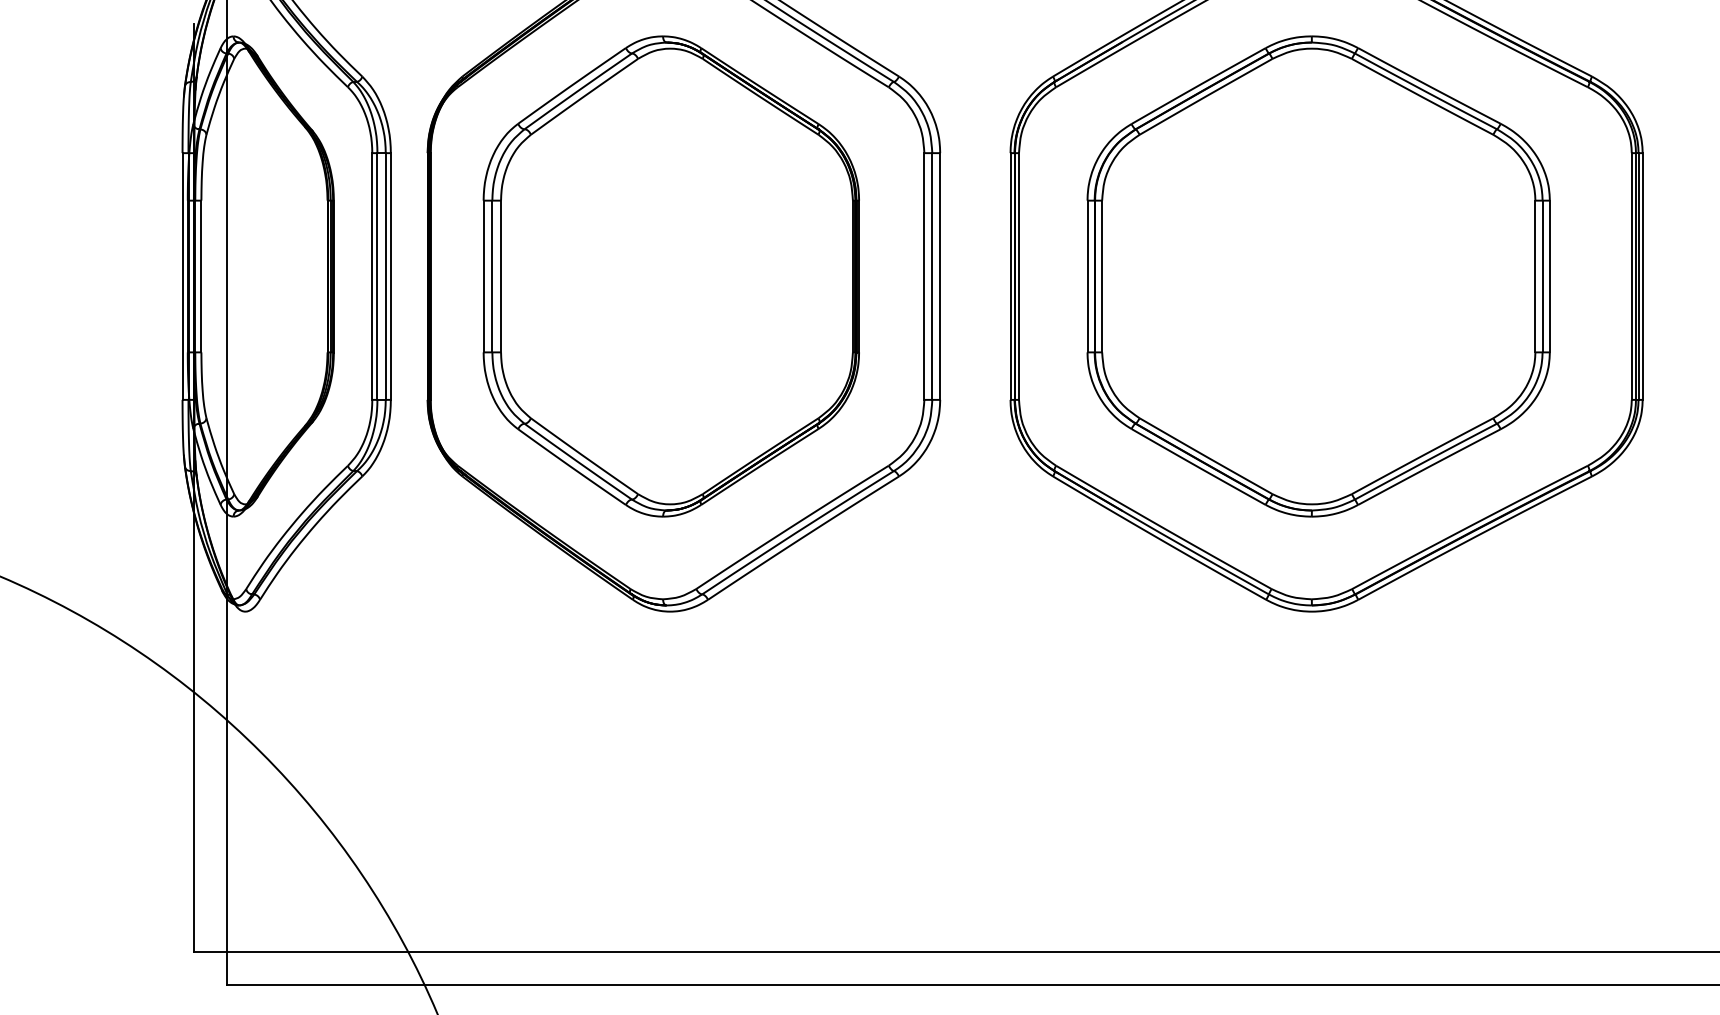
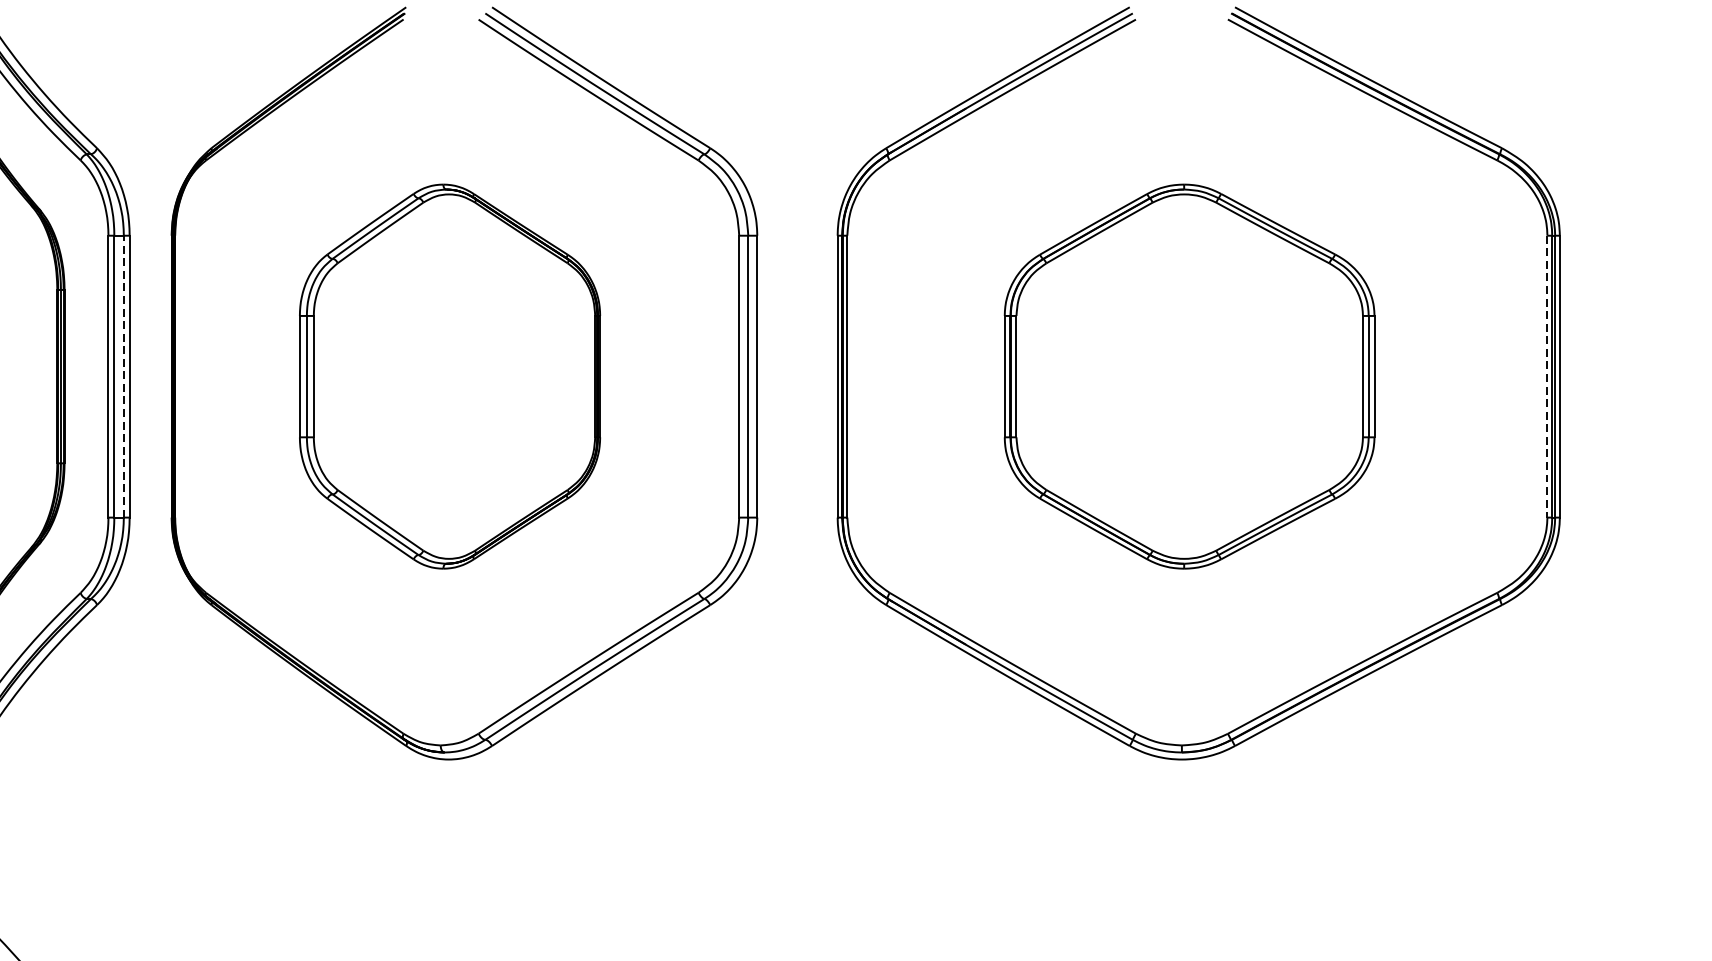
line: (385, 276) -> (123, 376), solid -> dashed
part: (670, 276) -> (449, 376), size x0.7
part: (1318, 276) -> (1189, 376), size x0.7
line: (1631, 277) -> (1547, 377), solid -> dashed

